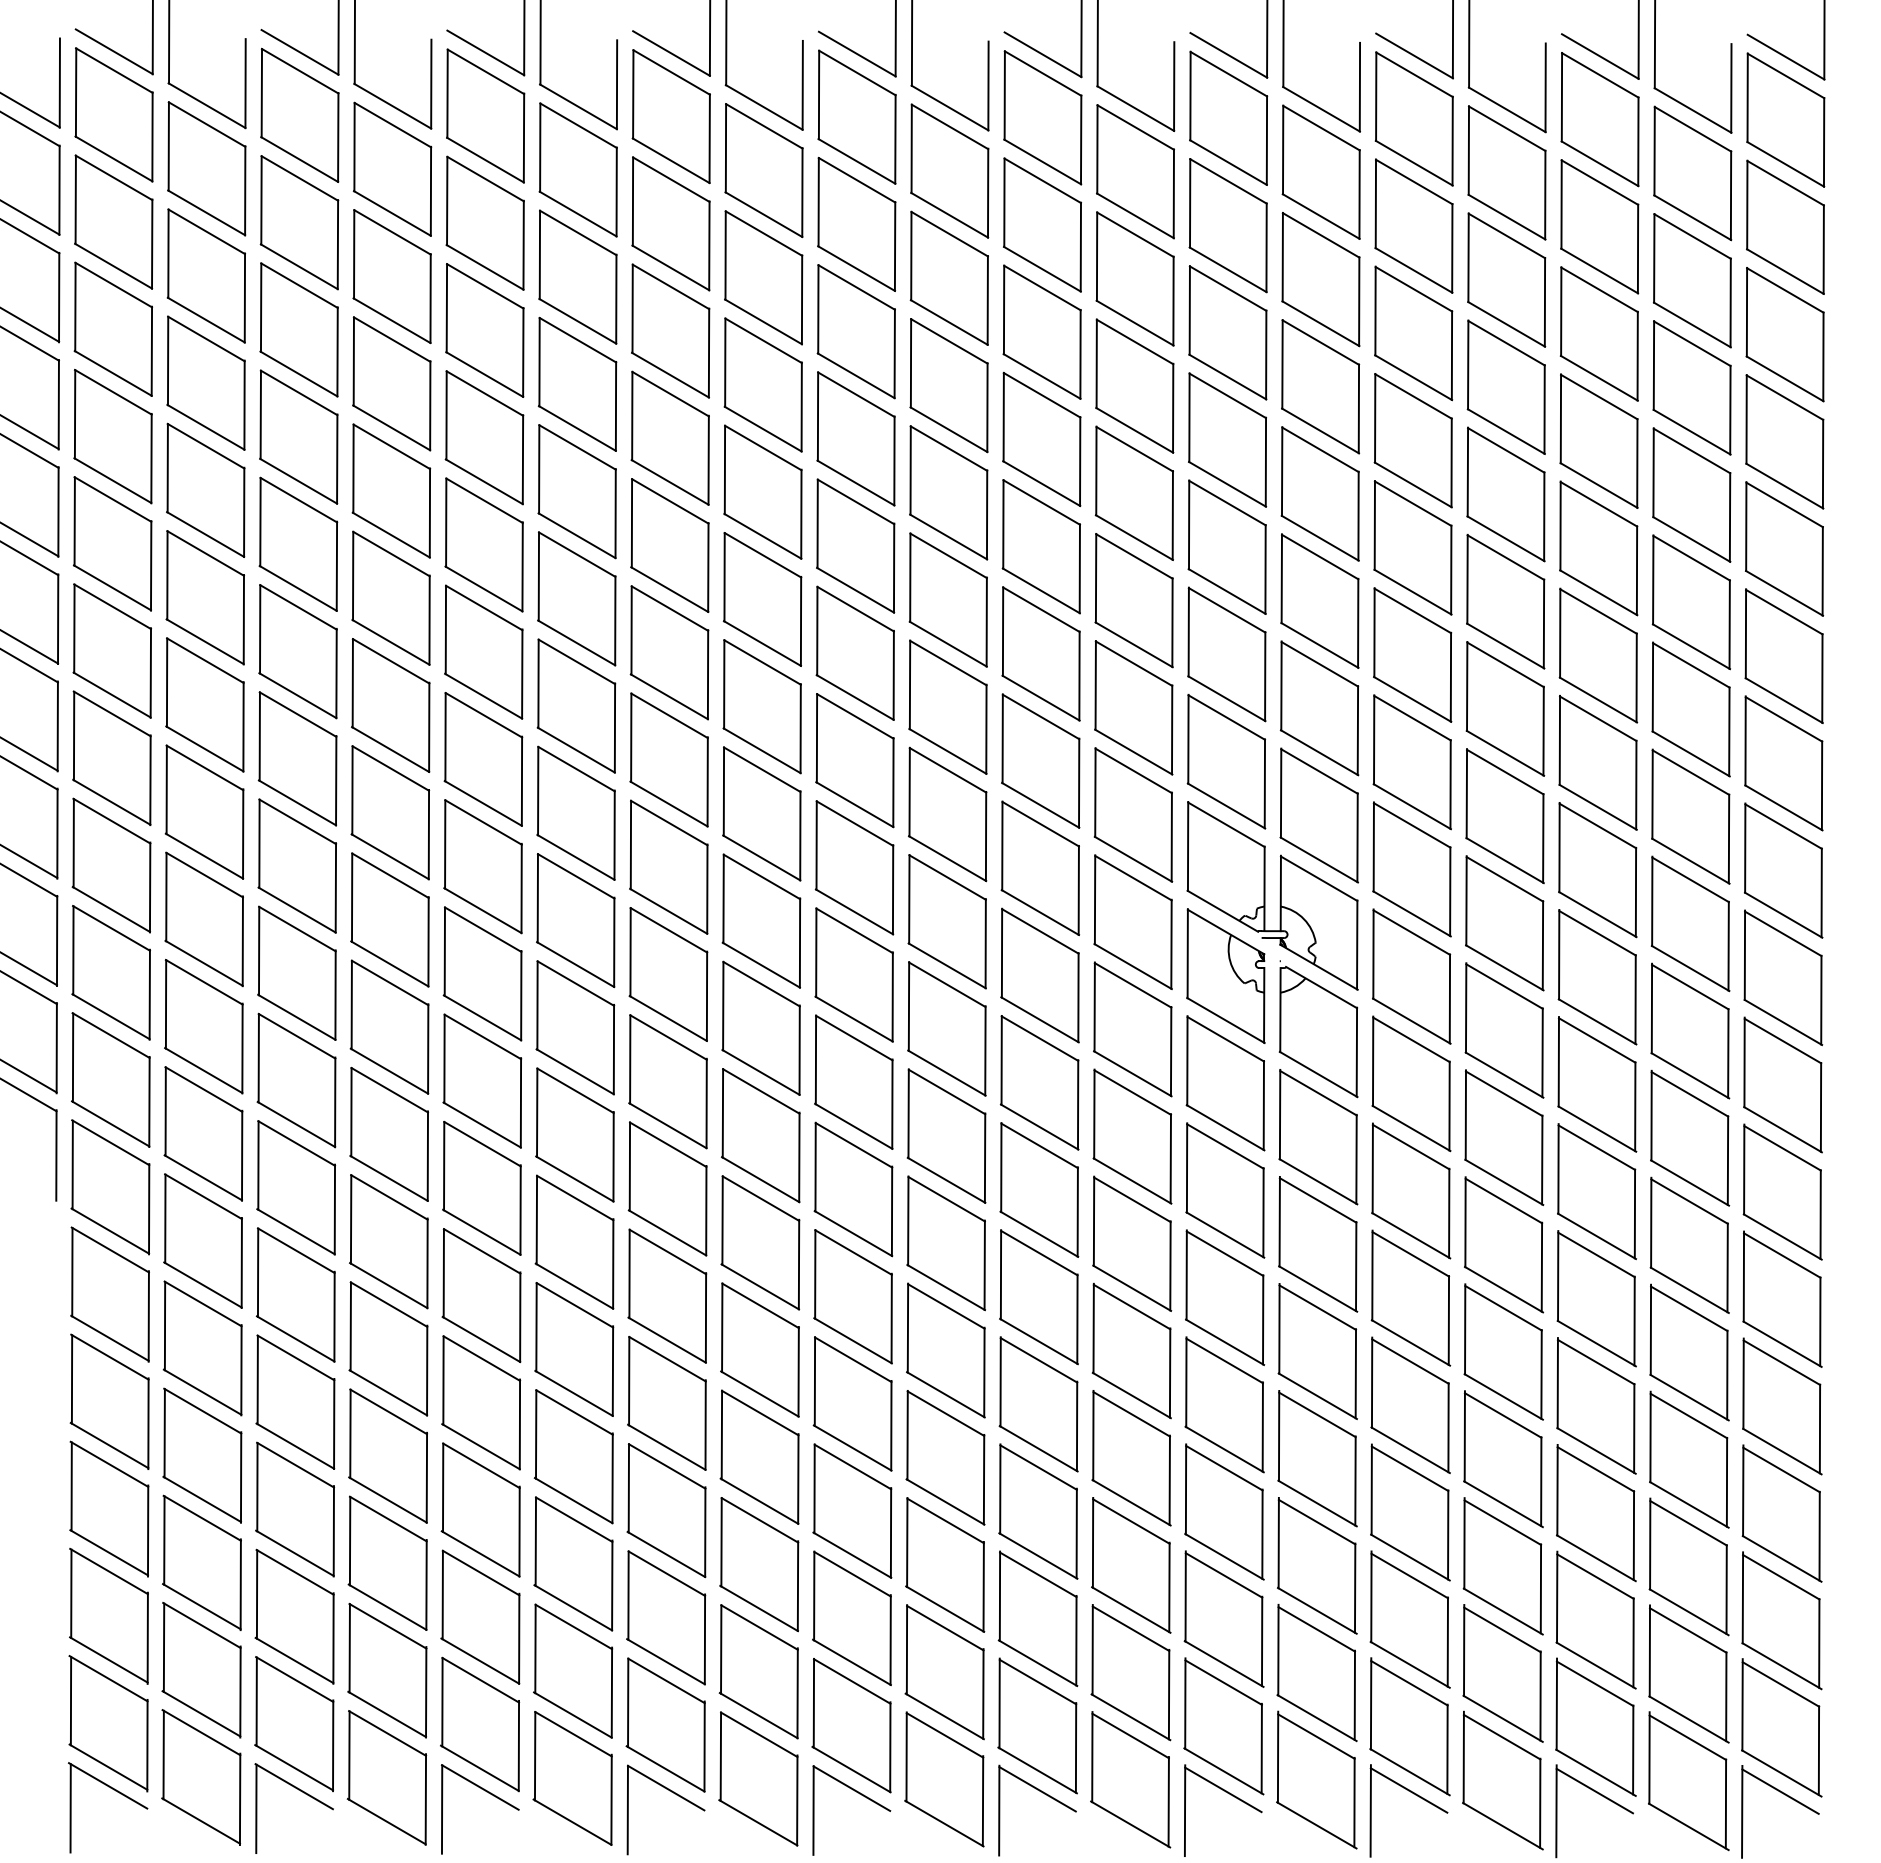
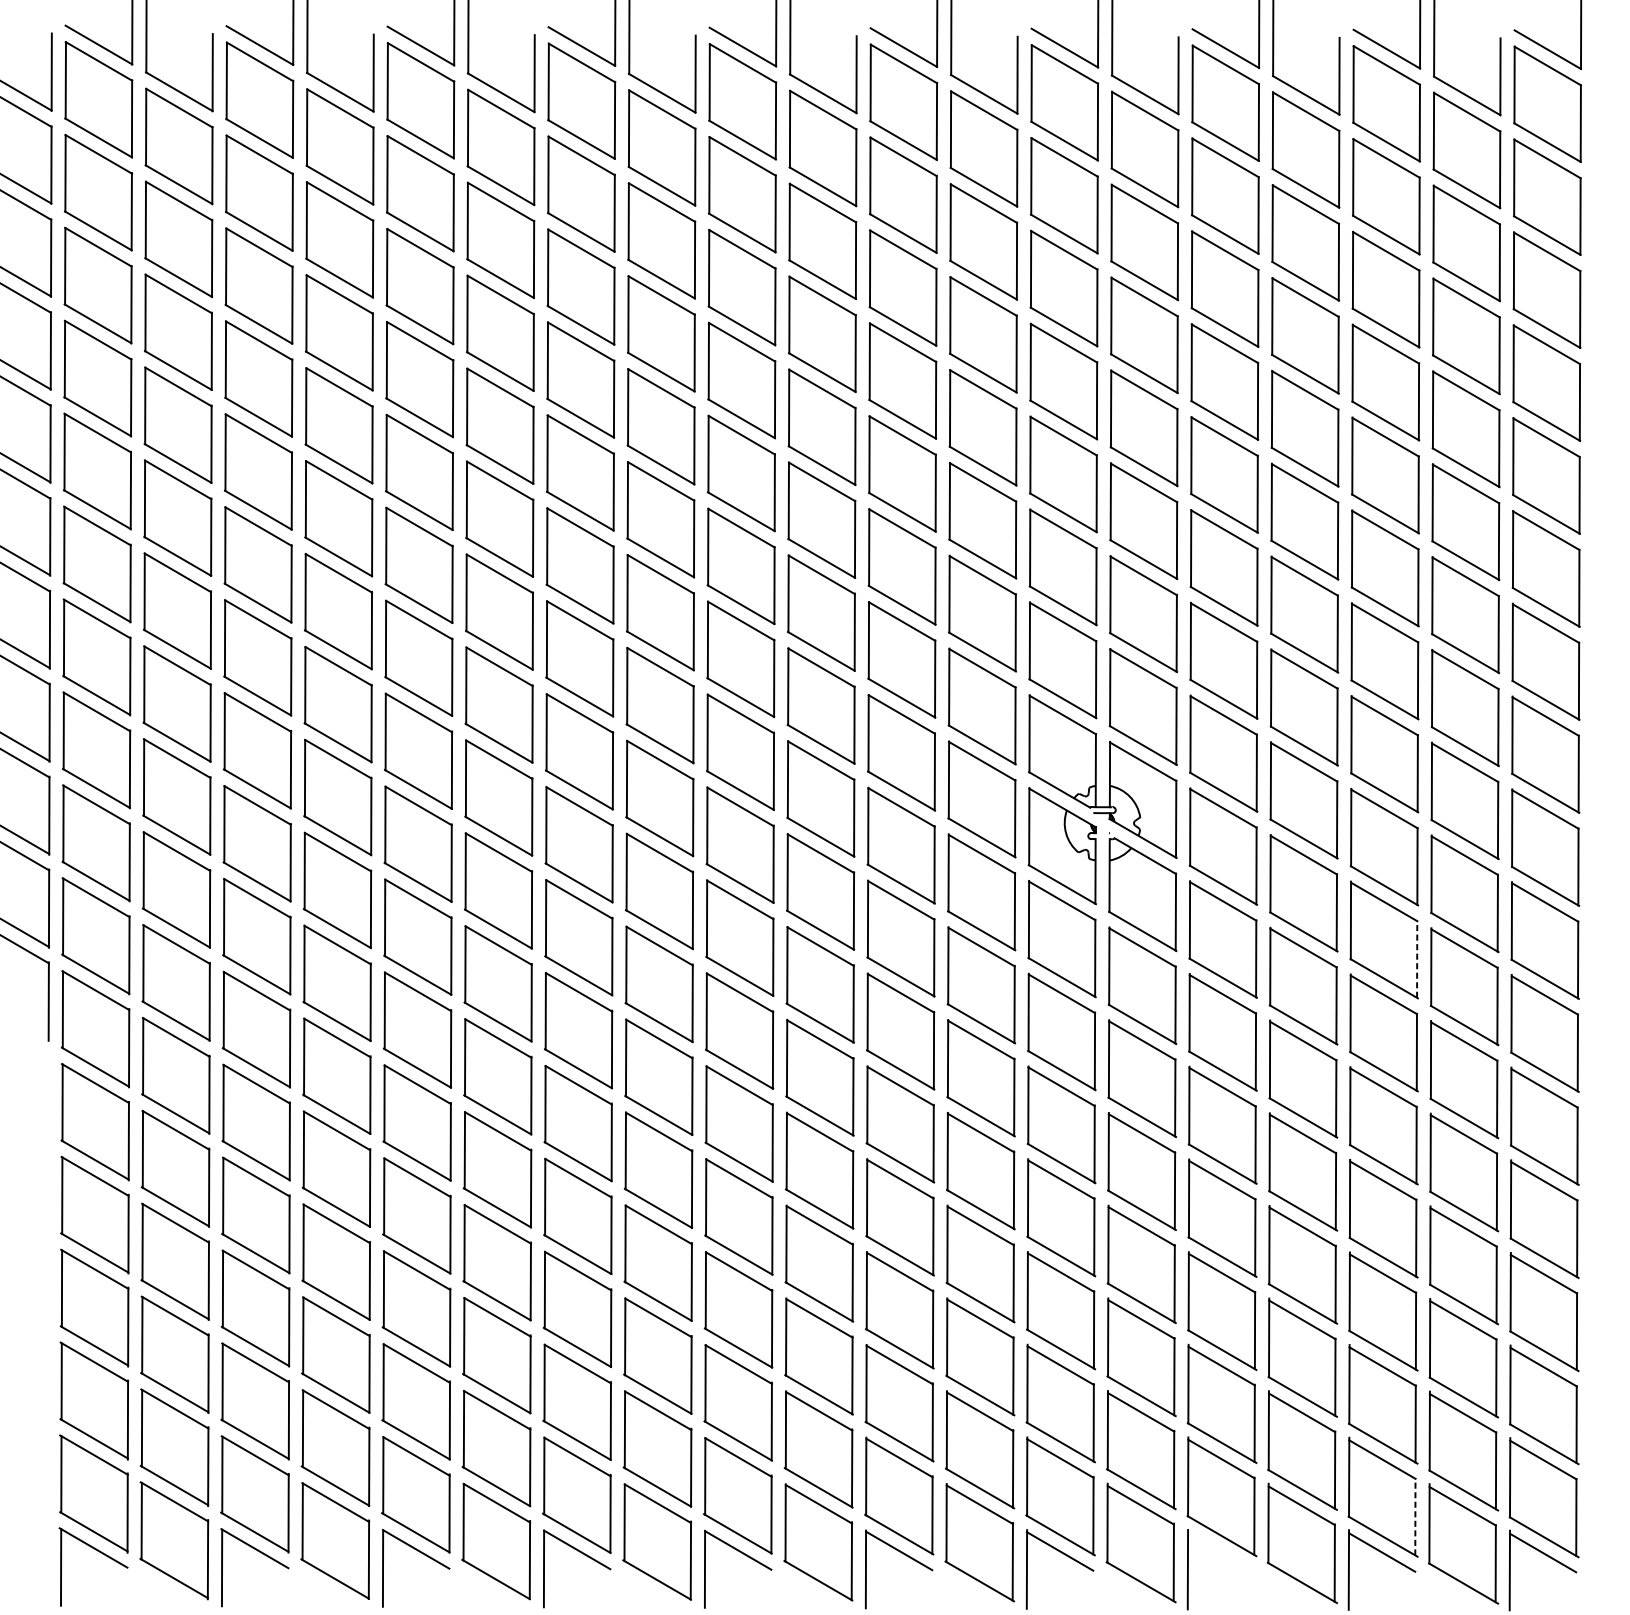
line: (1635, 1106) -> (1417, 959), solid -> dashed
line: (1633, 1749) -> (1415, 1516), solid -> dashed
line: (1408, 1790) -> (1220, 1551), removed

